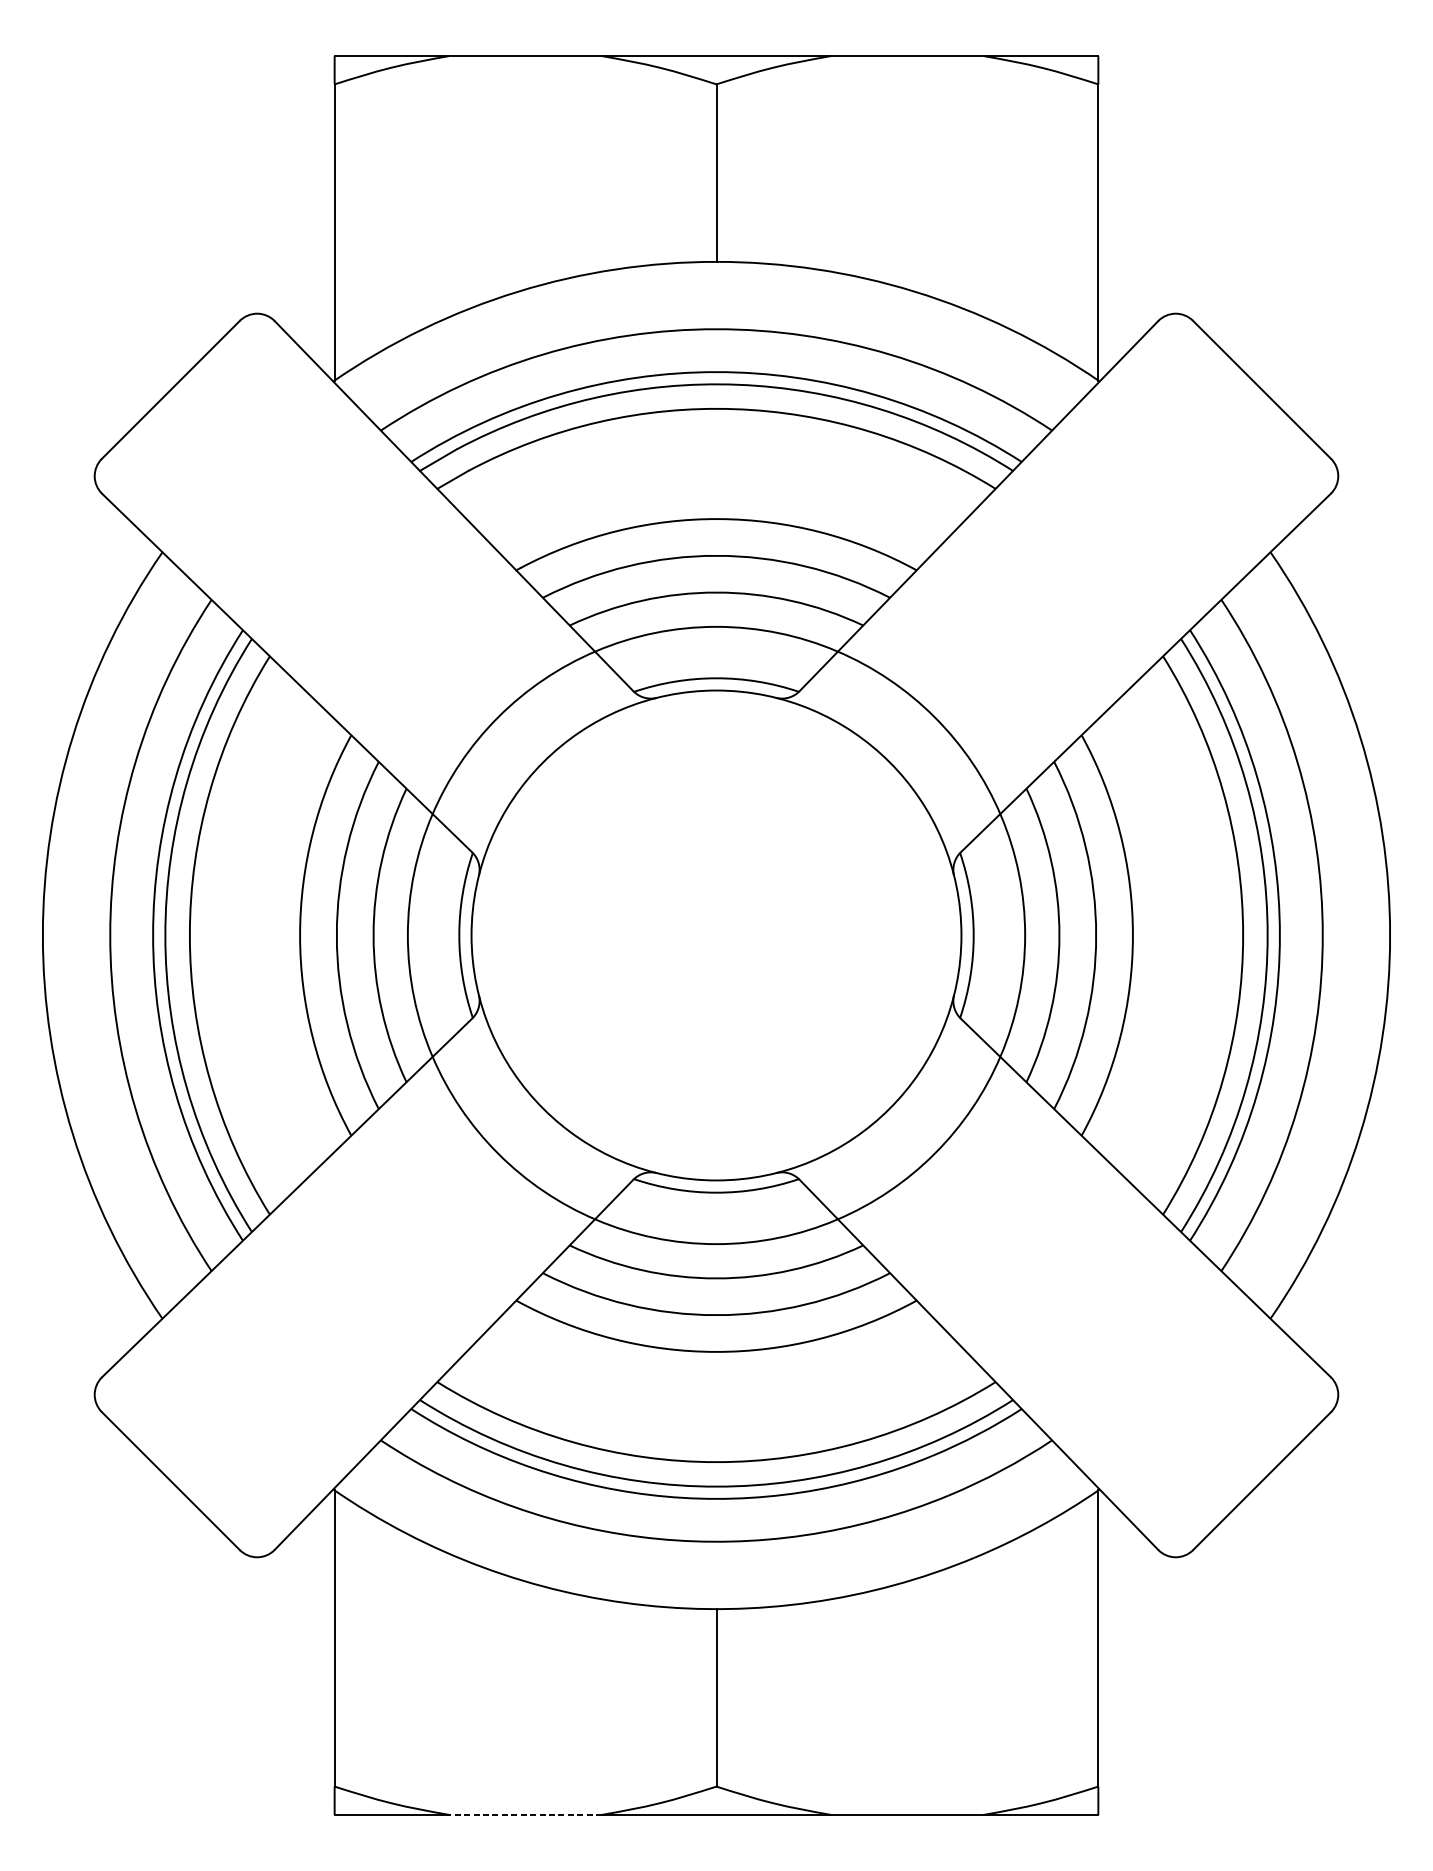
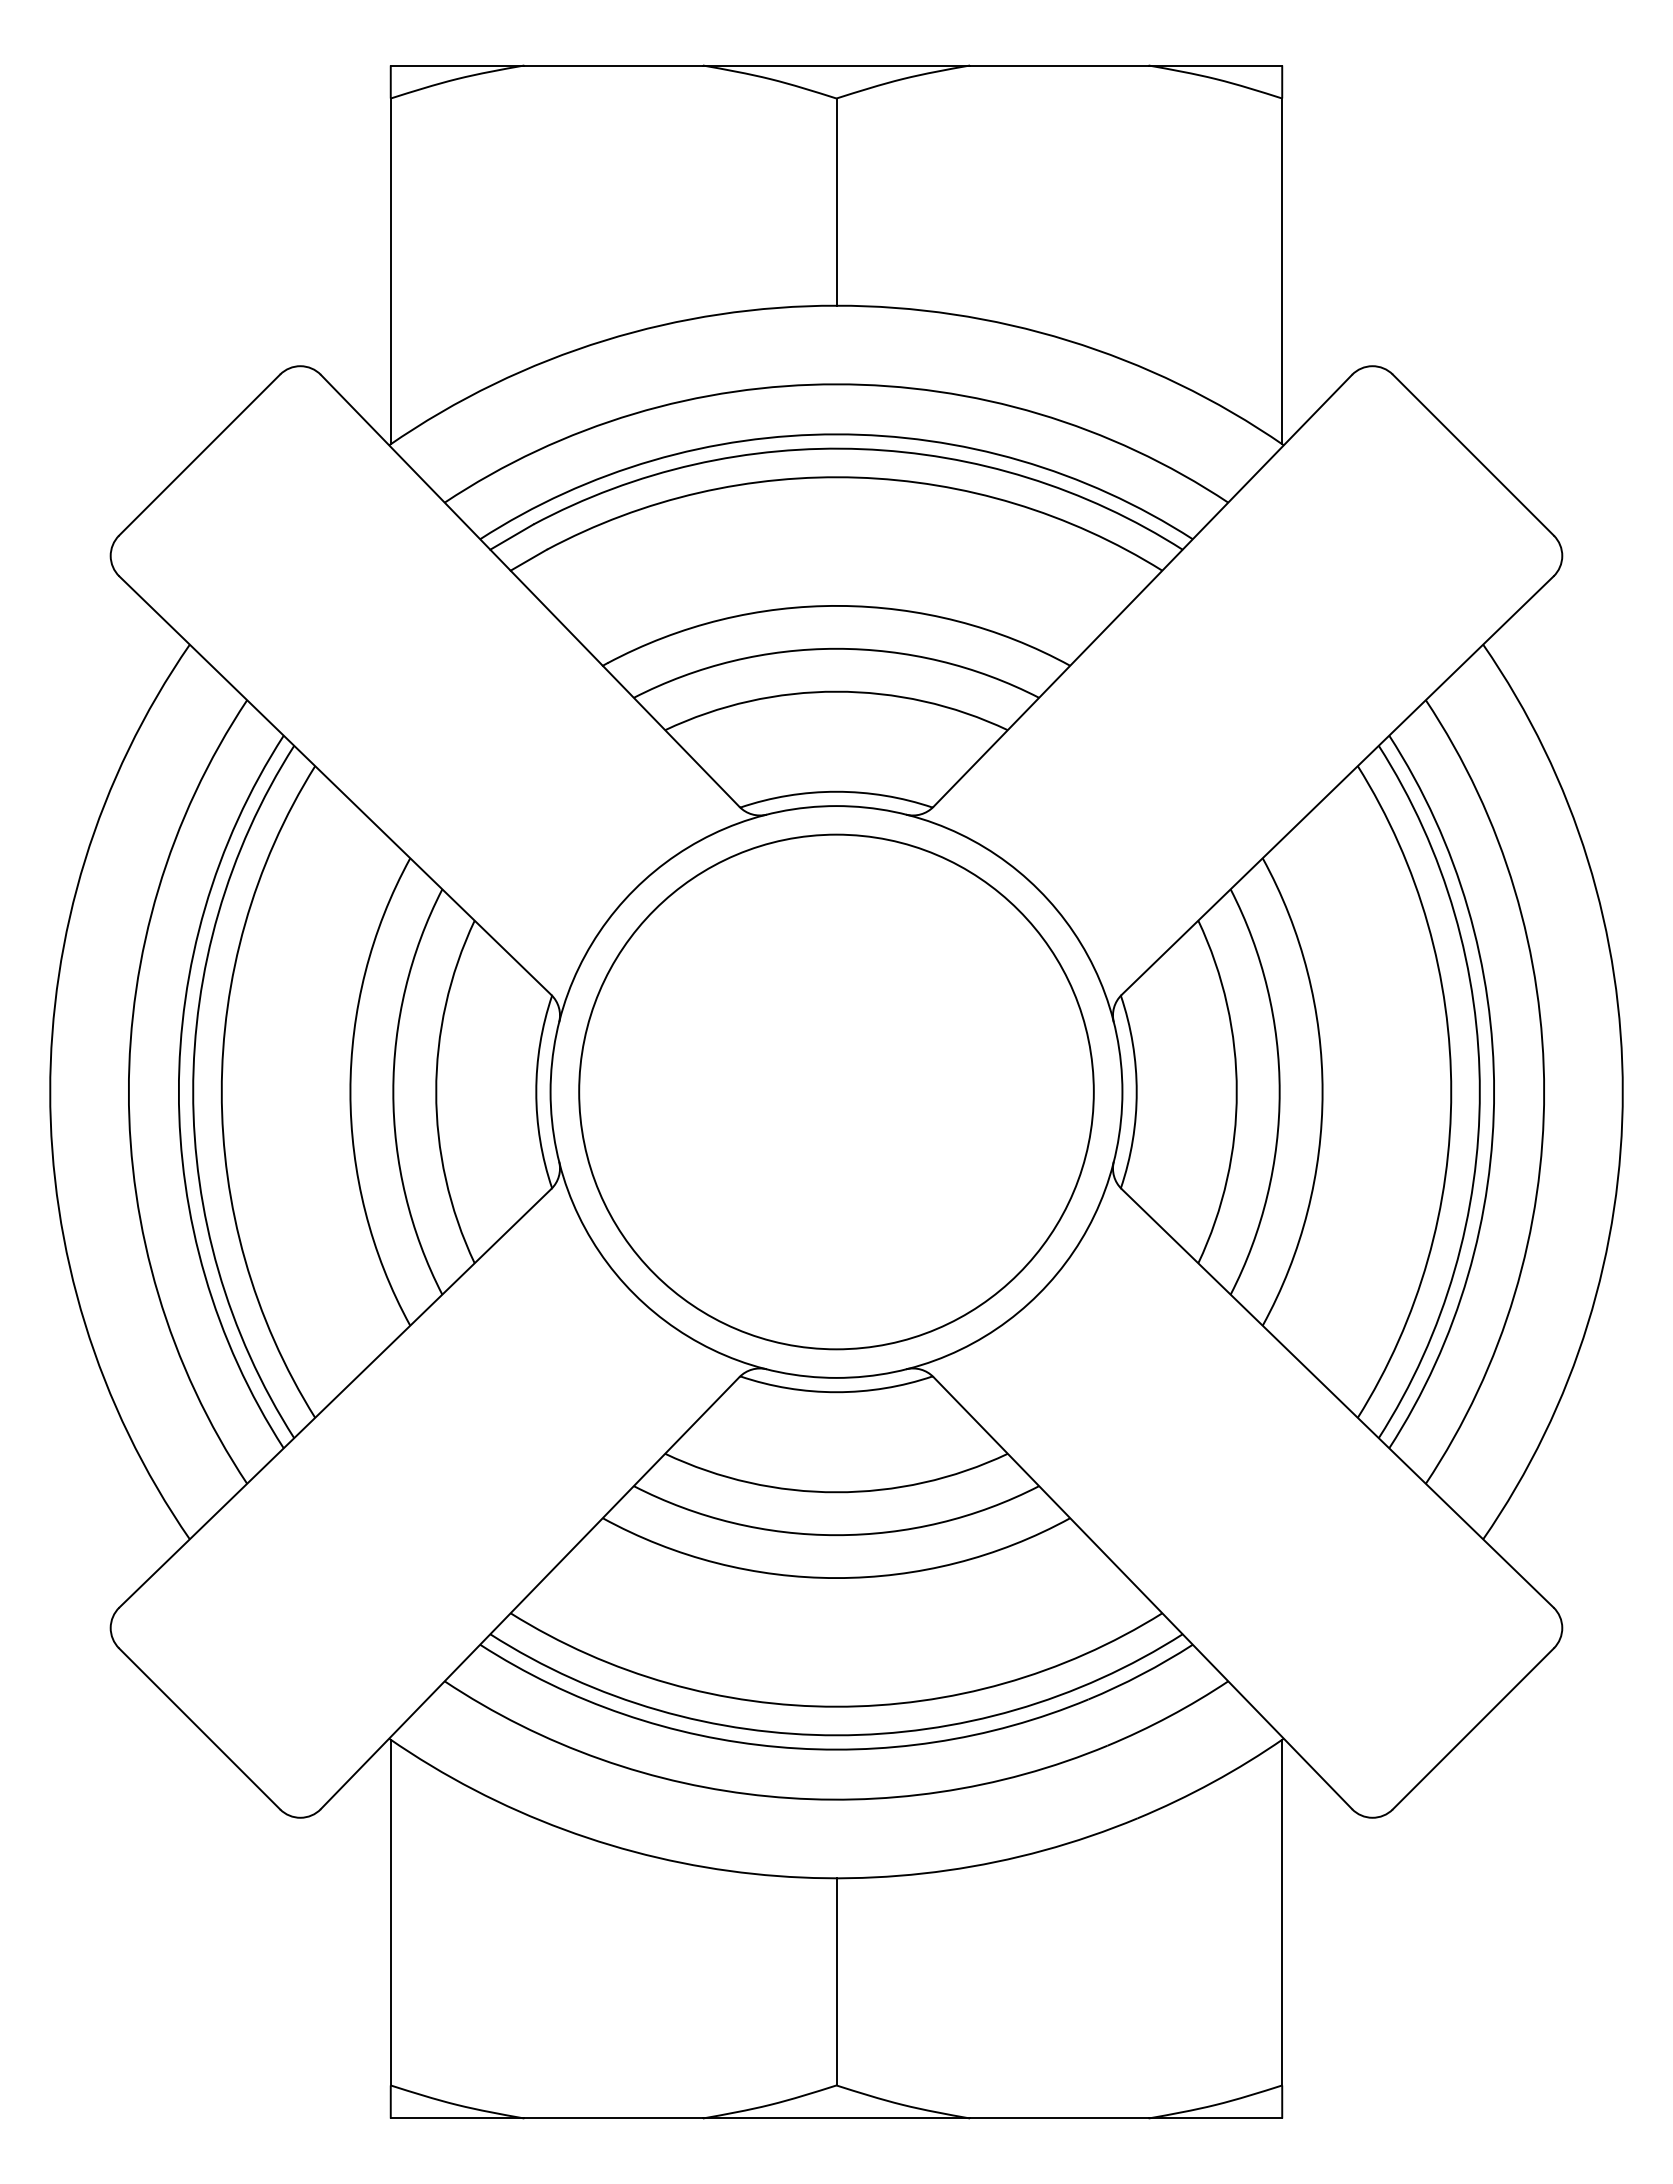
circle: (716, 935) -> (836, 1091), size x0.71
line: (525, 1814) -> (613, 2118), dashed -> solid

